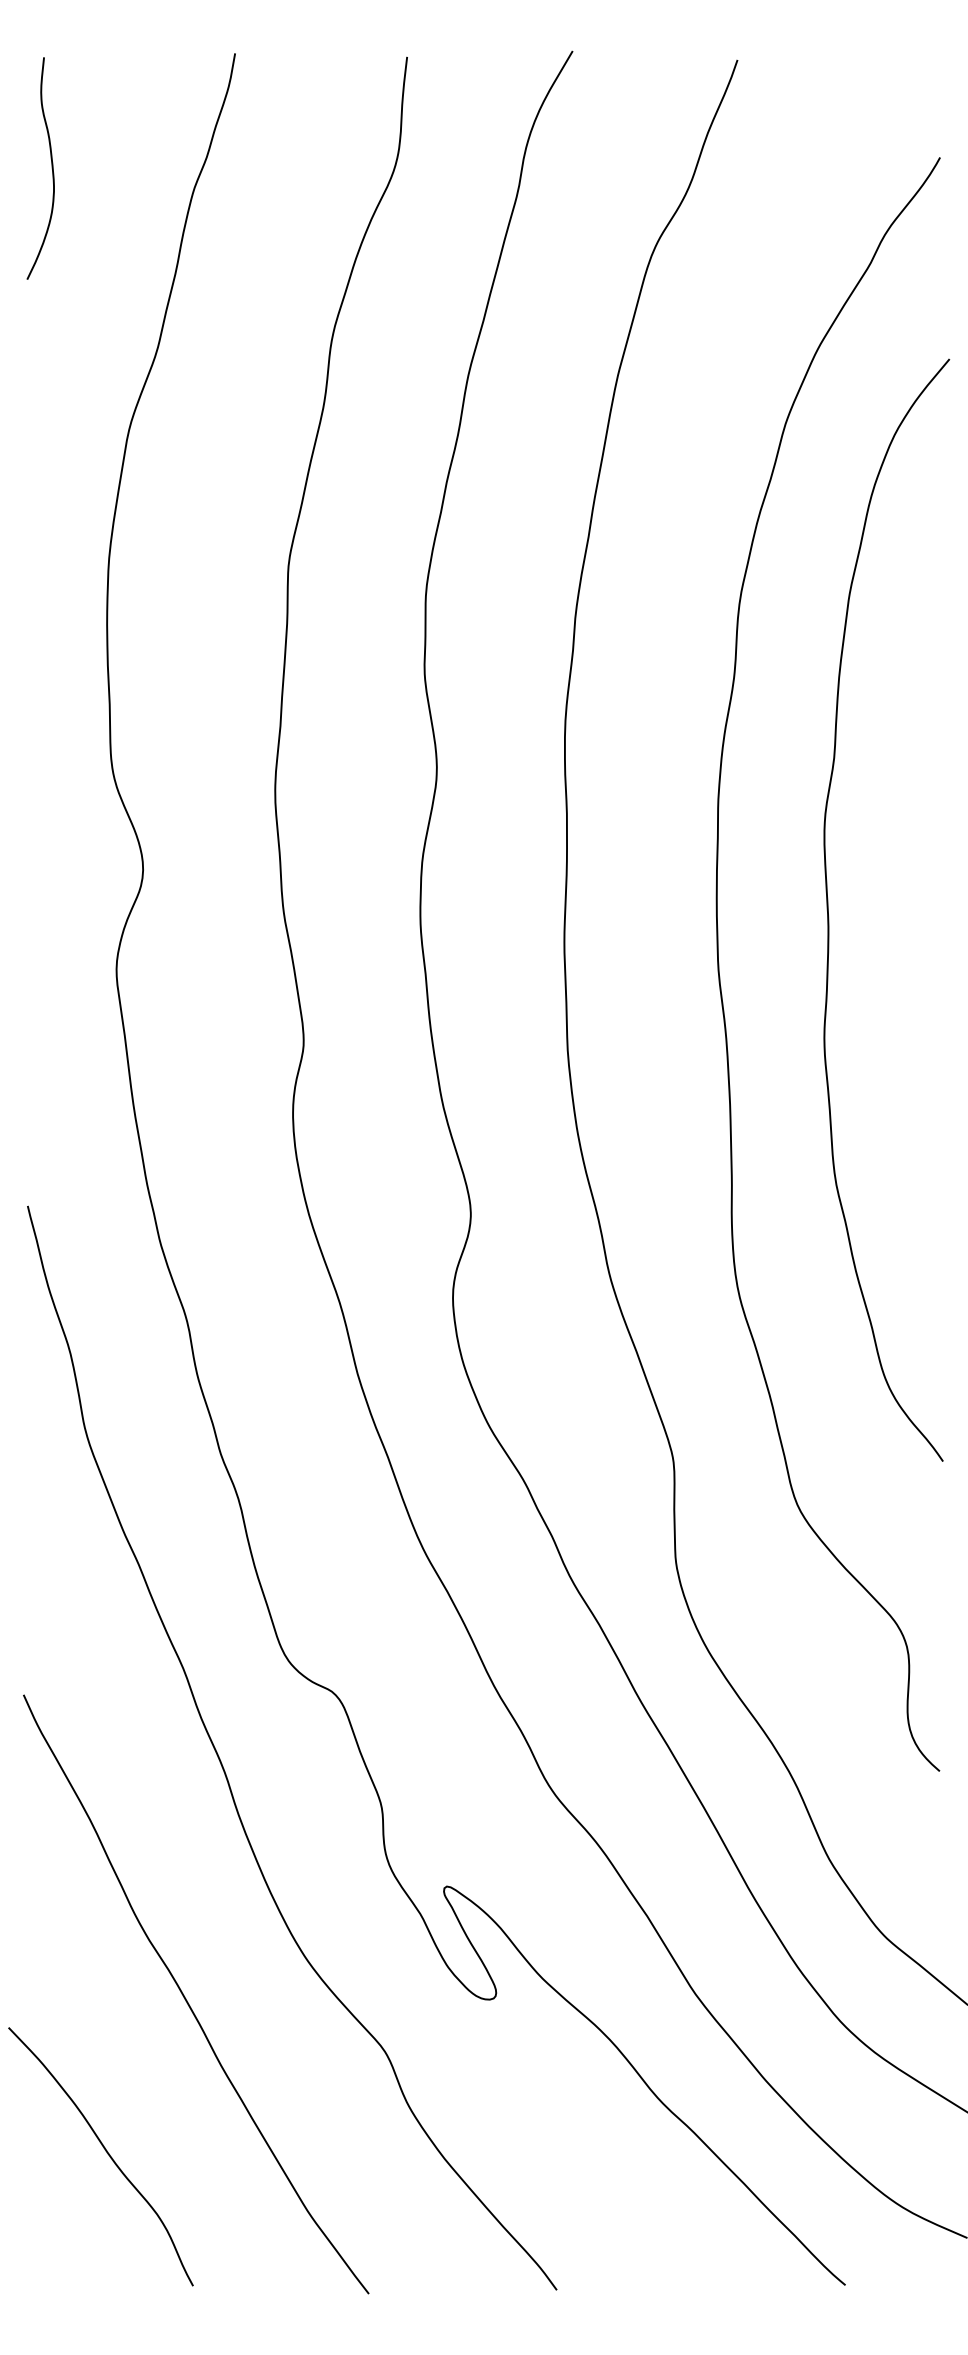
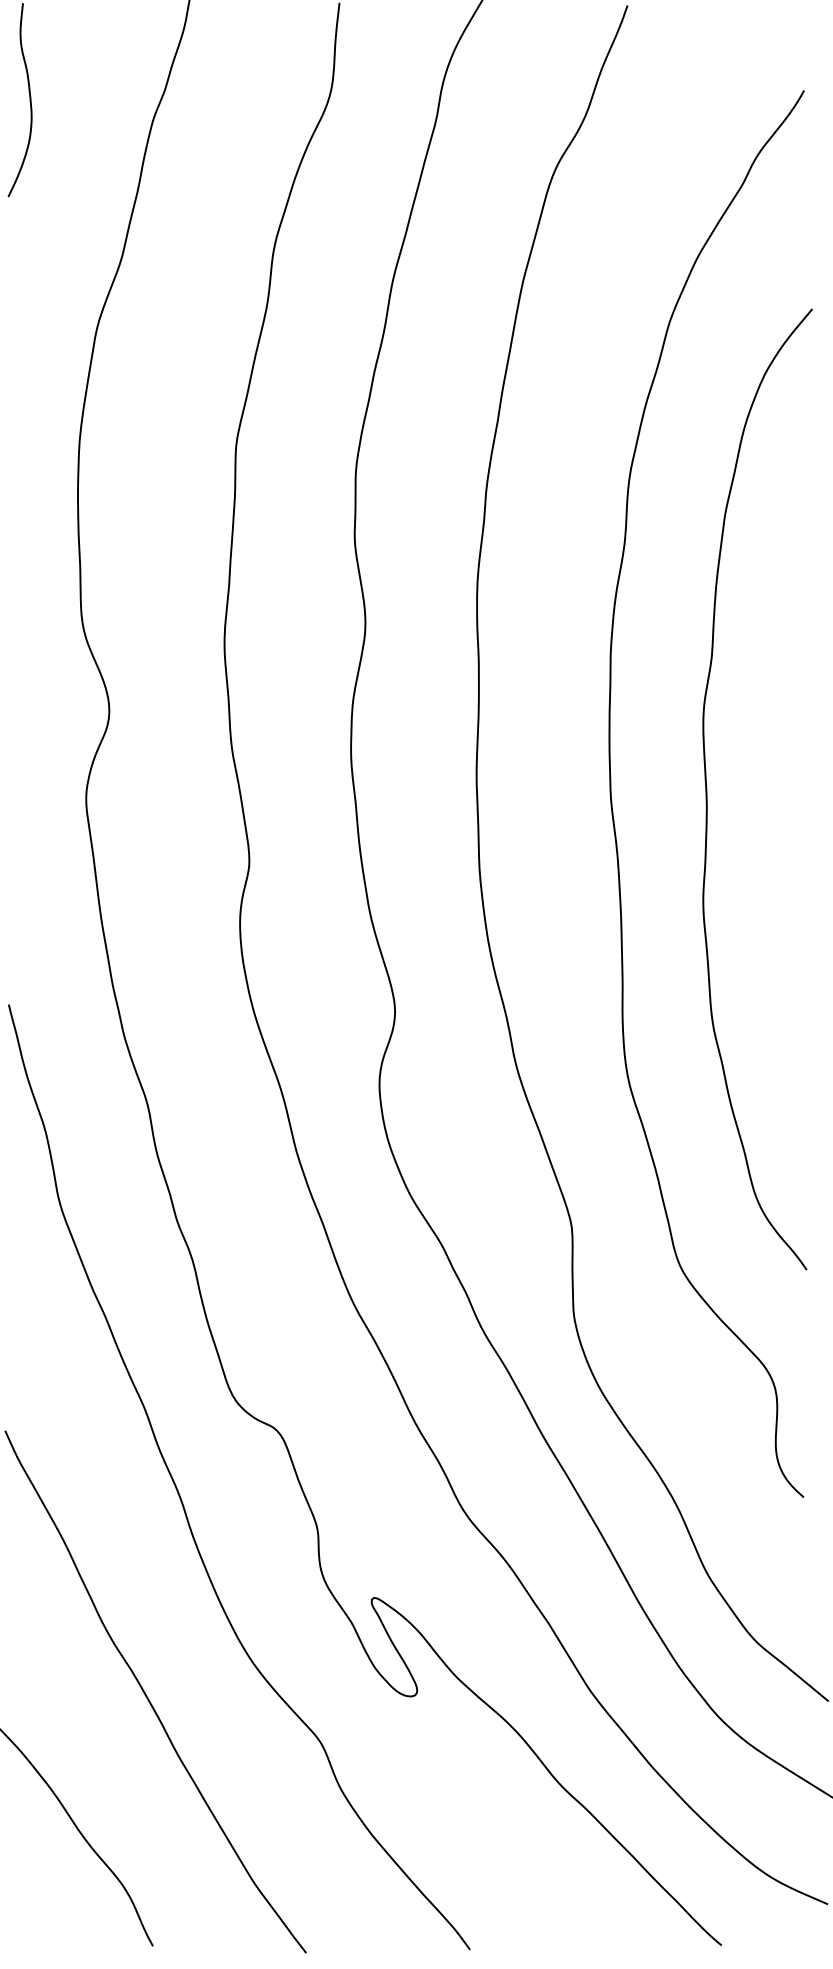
curve: (829, 917) -> (707, 795), moved

